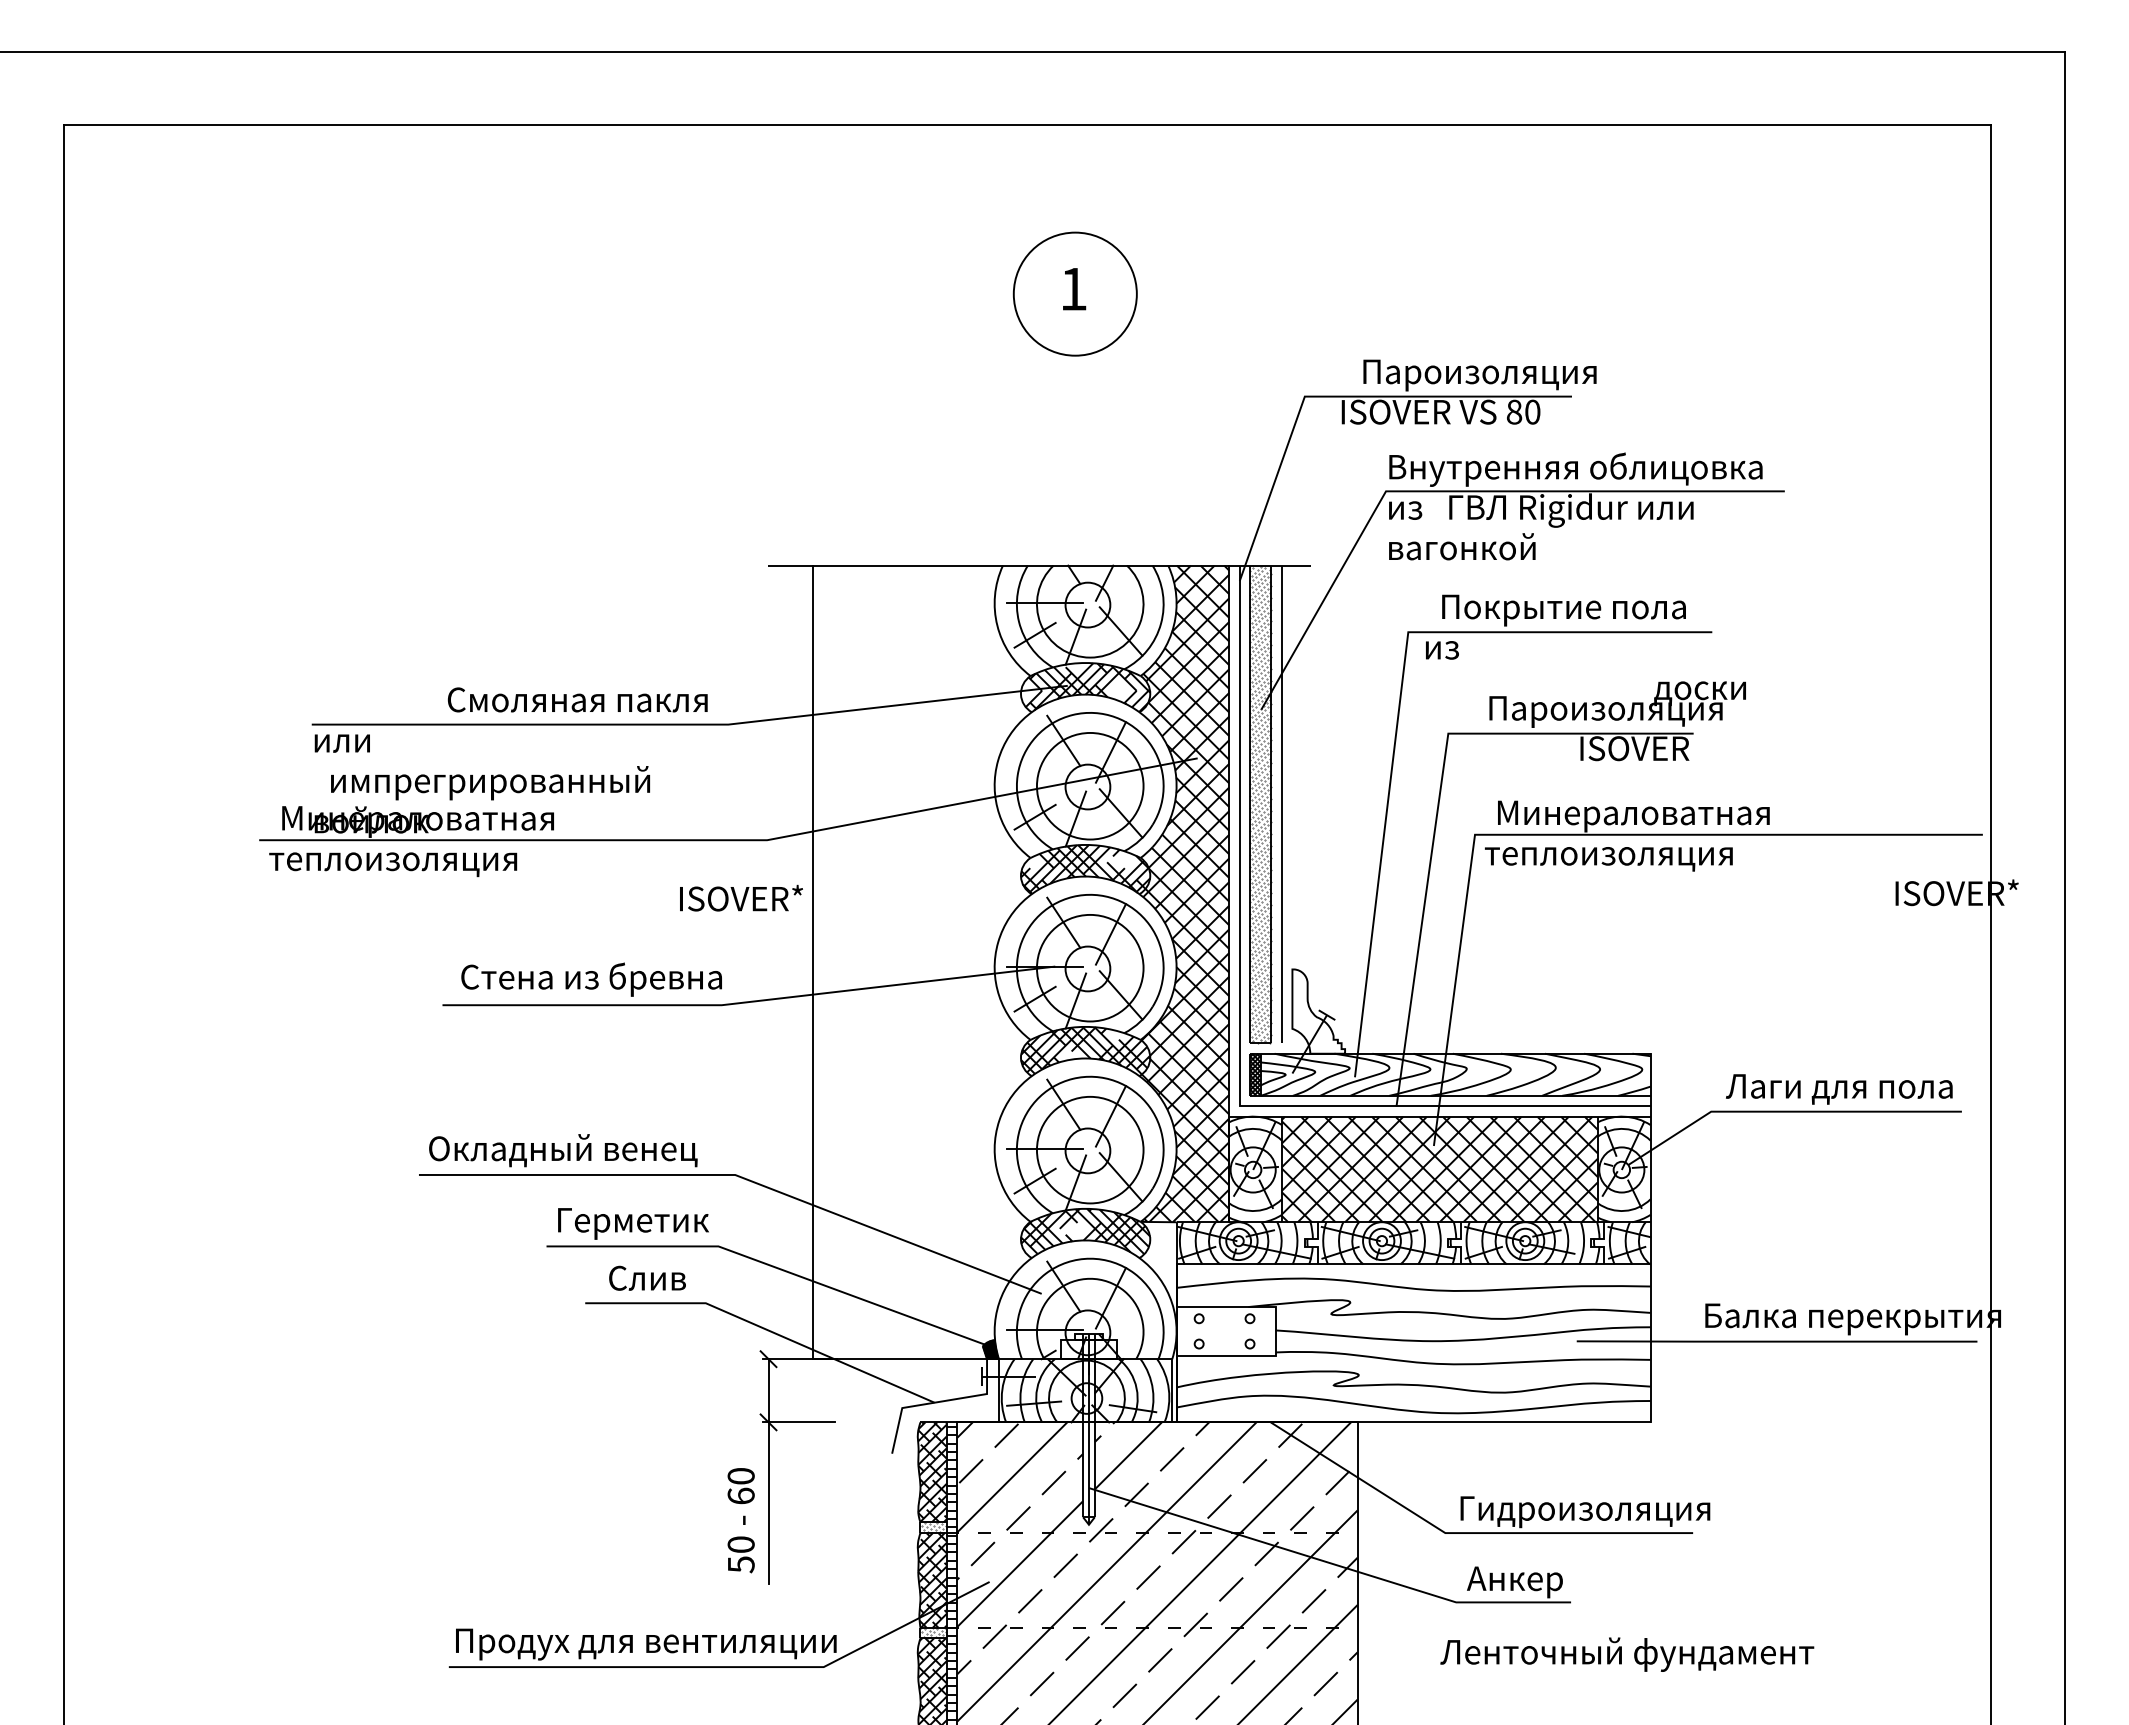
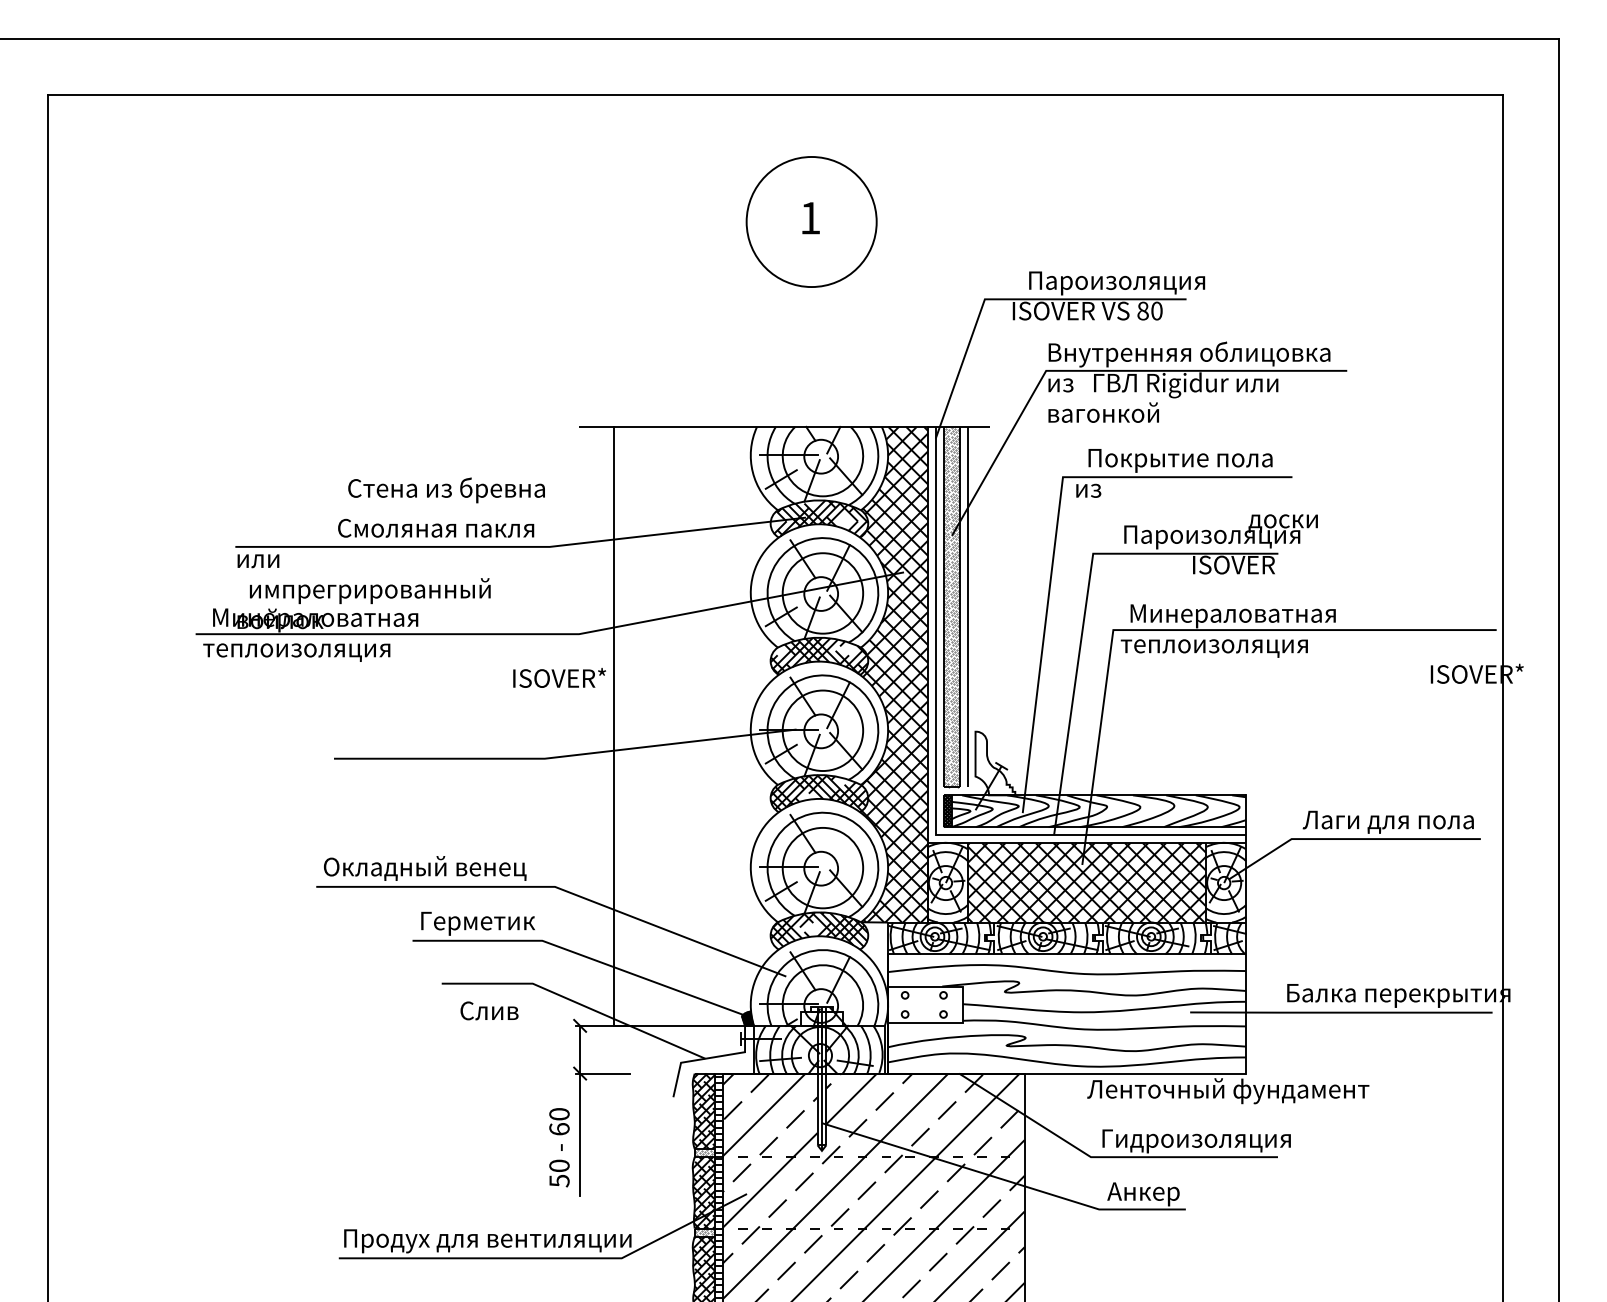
circle: (1074, 293) -> (811, 221), size x1.4
text: (591, 979) -> (446, 490), moved
line: (1110, 1116) -> (838, 842), removed
text: (647, 1277) -> (489, 1010), moved
text: (1627, 1654) -> (1228, 1091), moved

